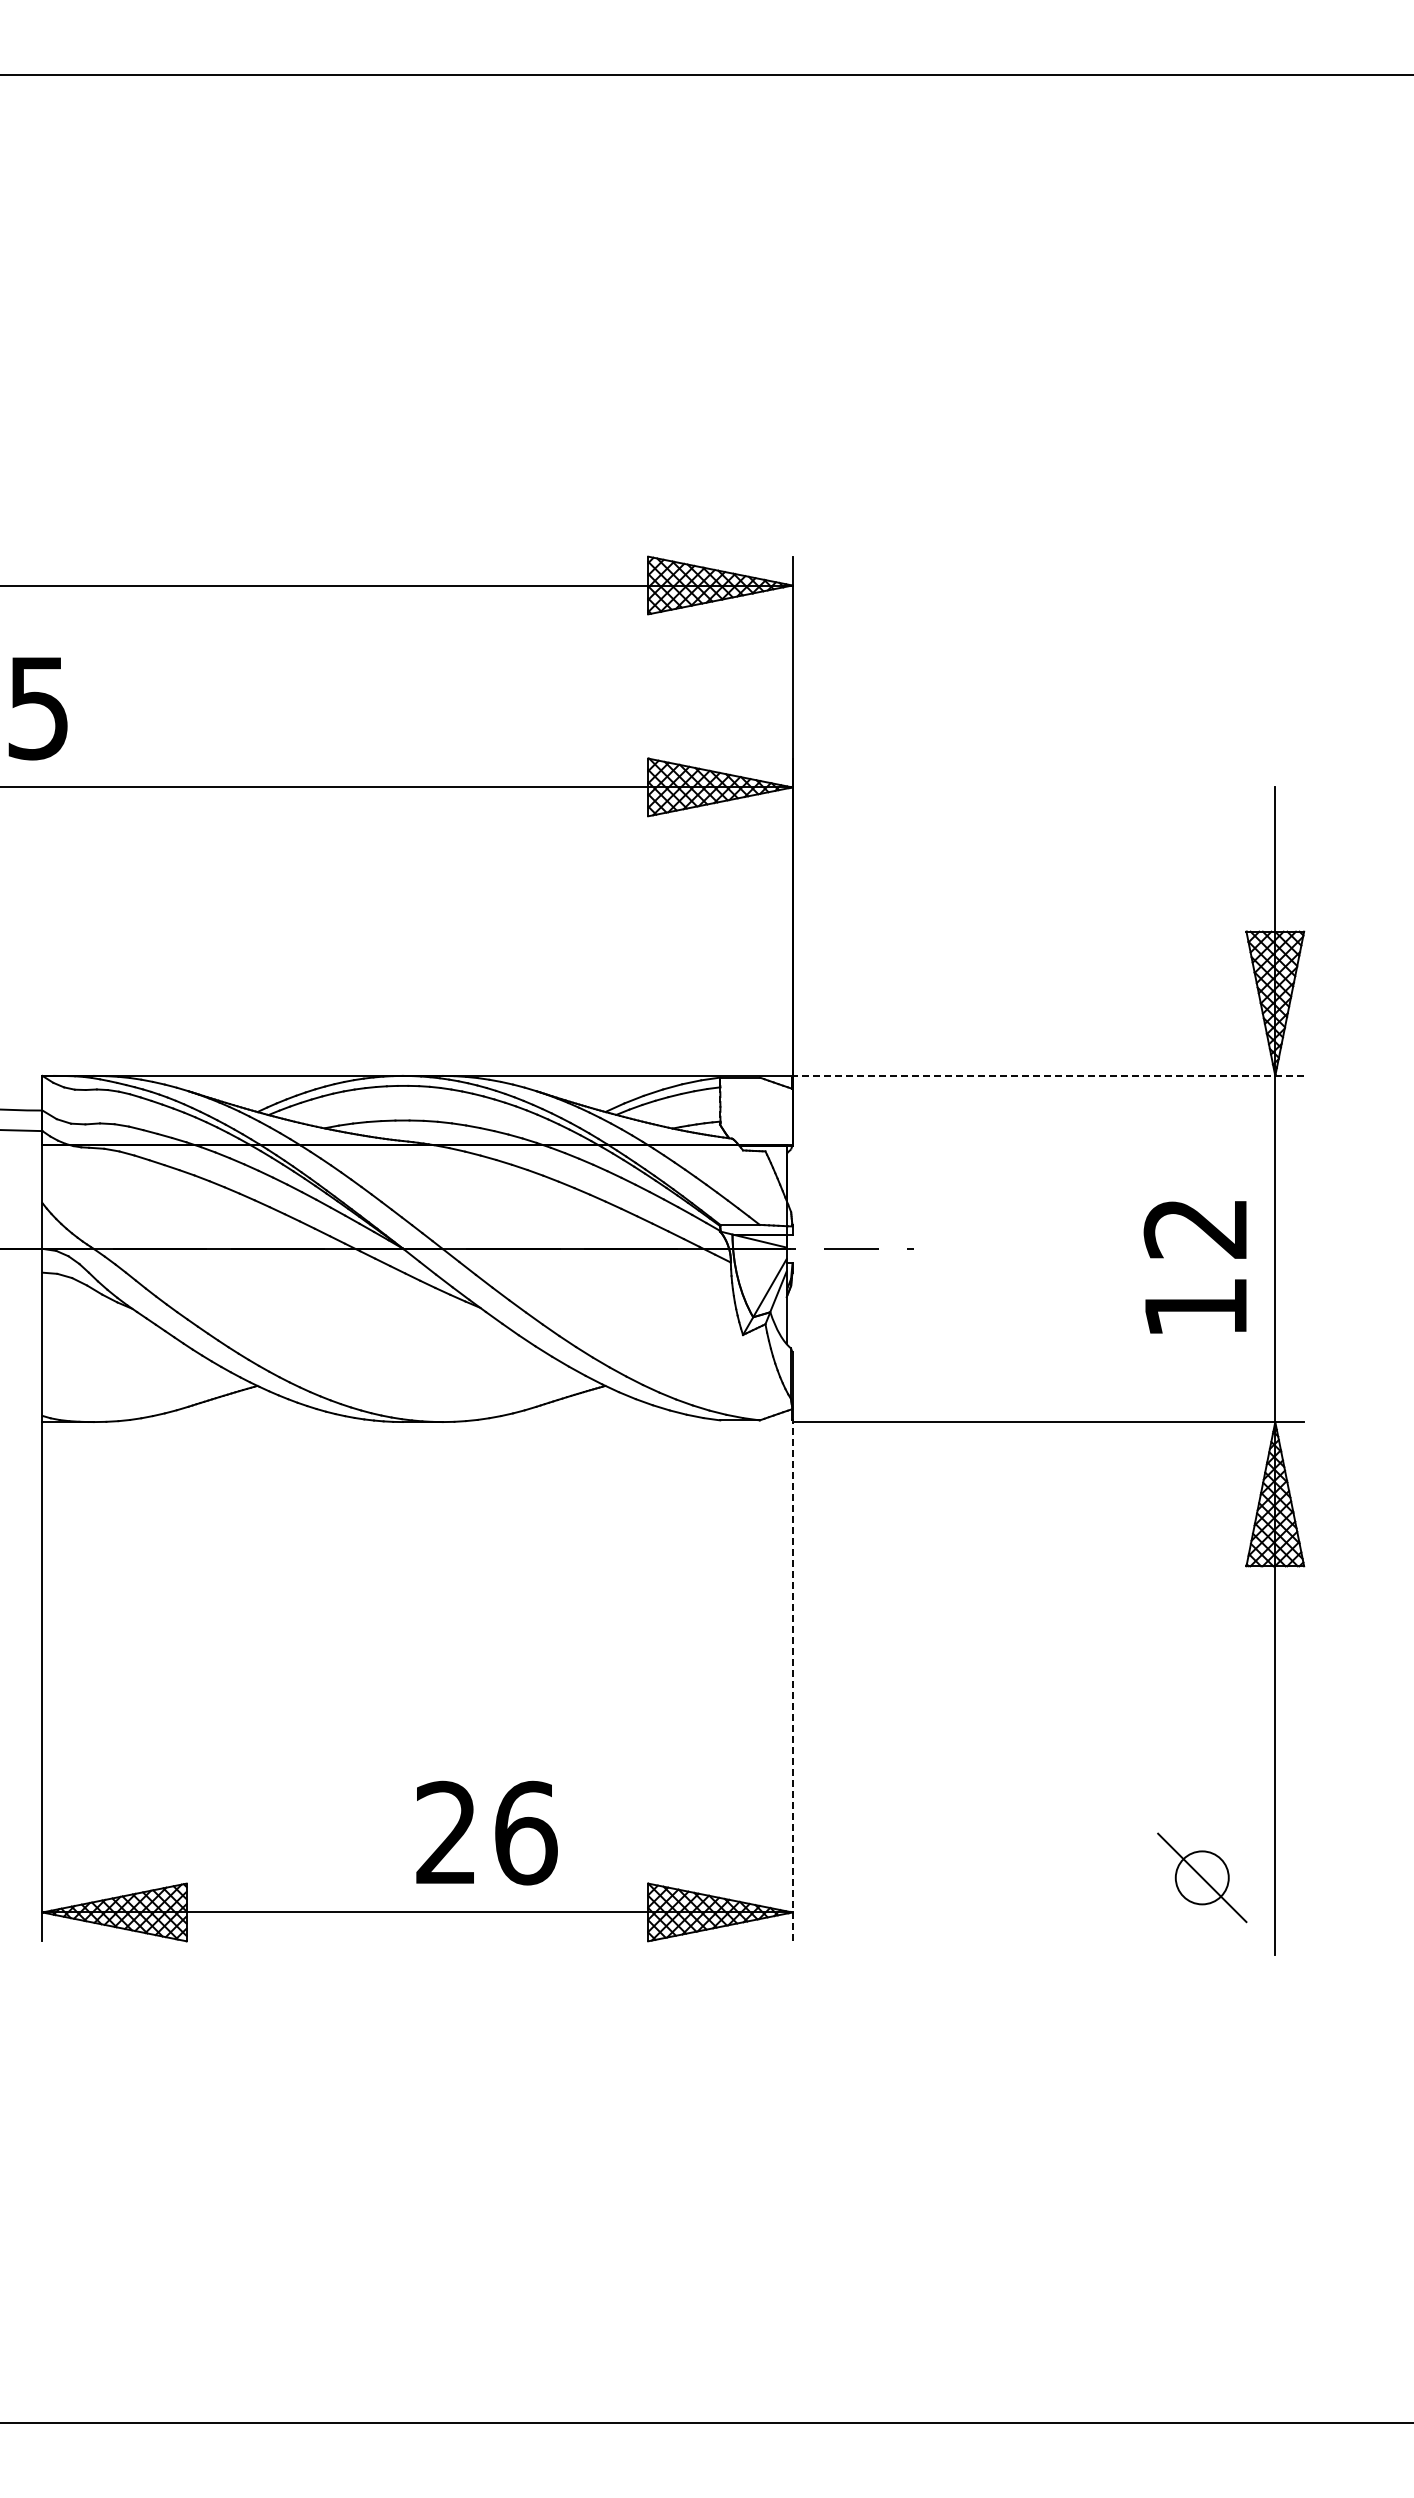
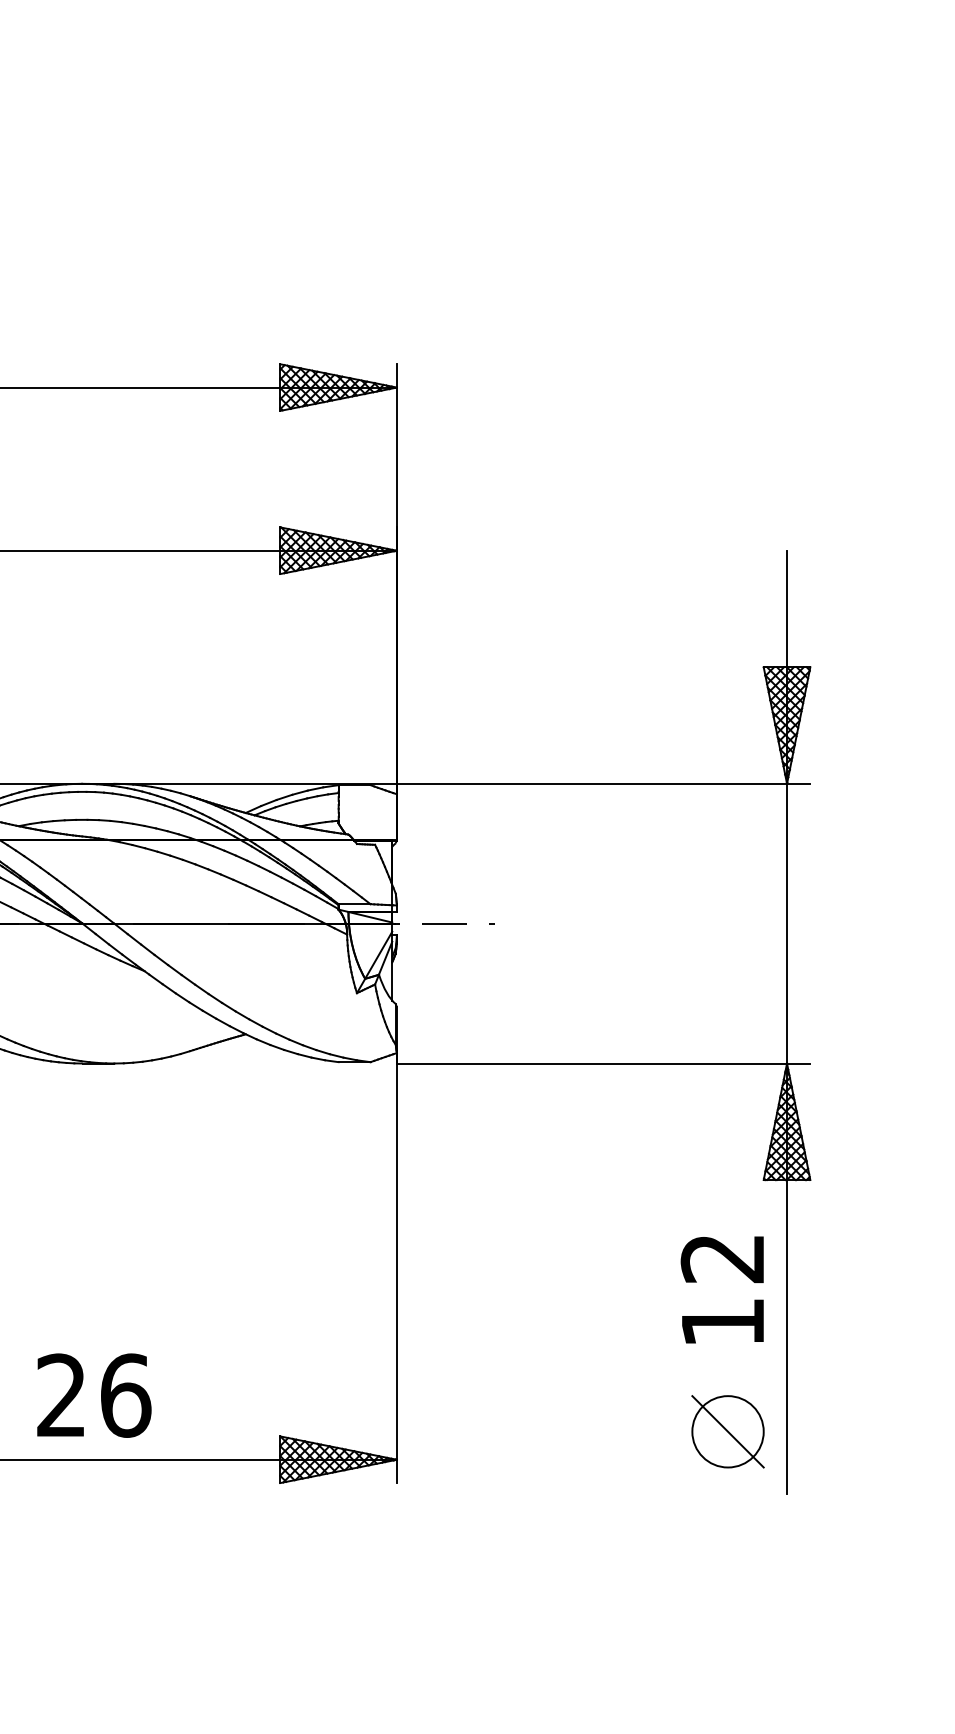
line: (1048, 1075) -> (603, 783), dashed -> solid
text: (1194, 1267) -> (721, 1290), moved
line: (792, 1681) -> (396, 1273), dashed -> solid
text: (486, 1832) -> (93, 1395), moved
circle: (1202, 1877) -> (728, 1431), size x1.67

